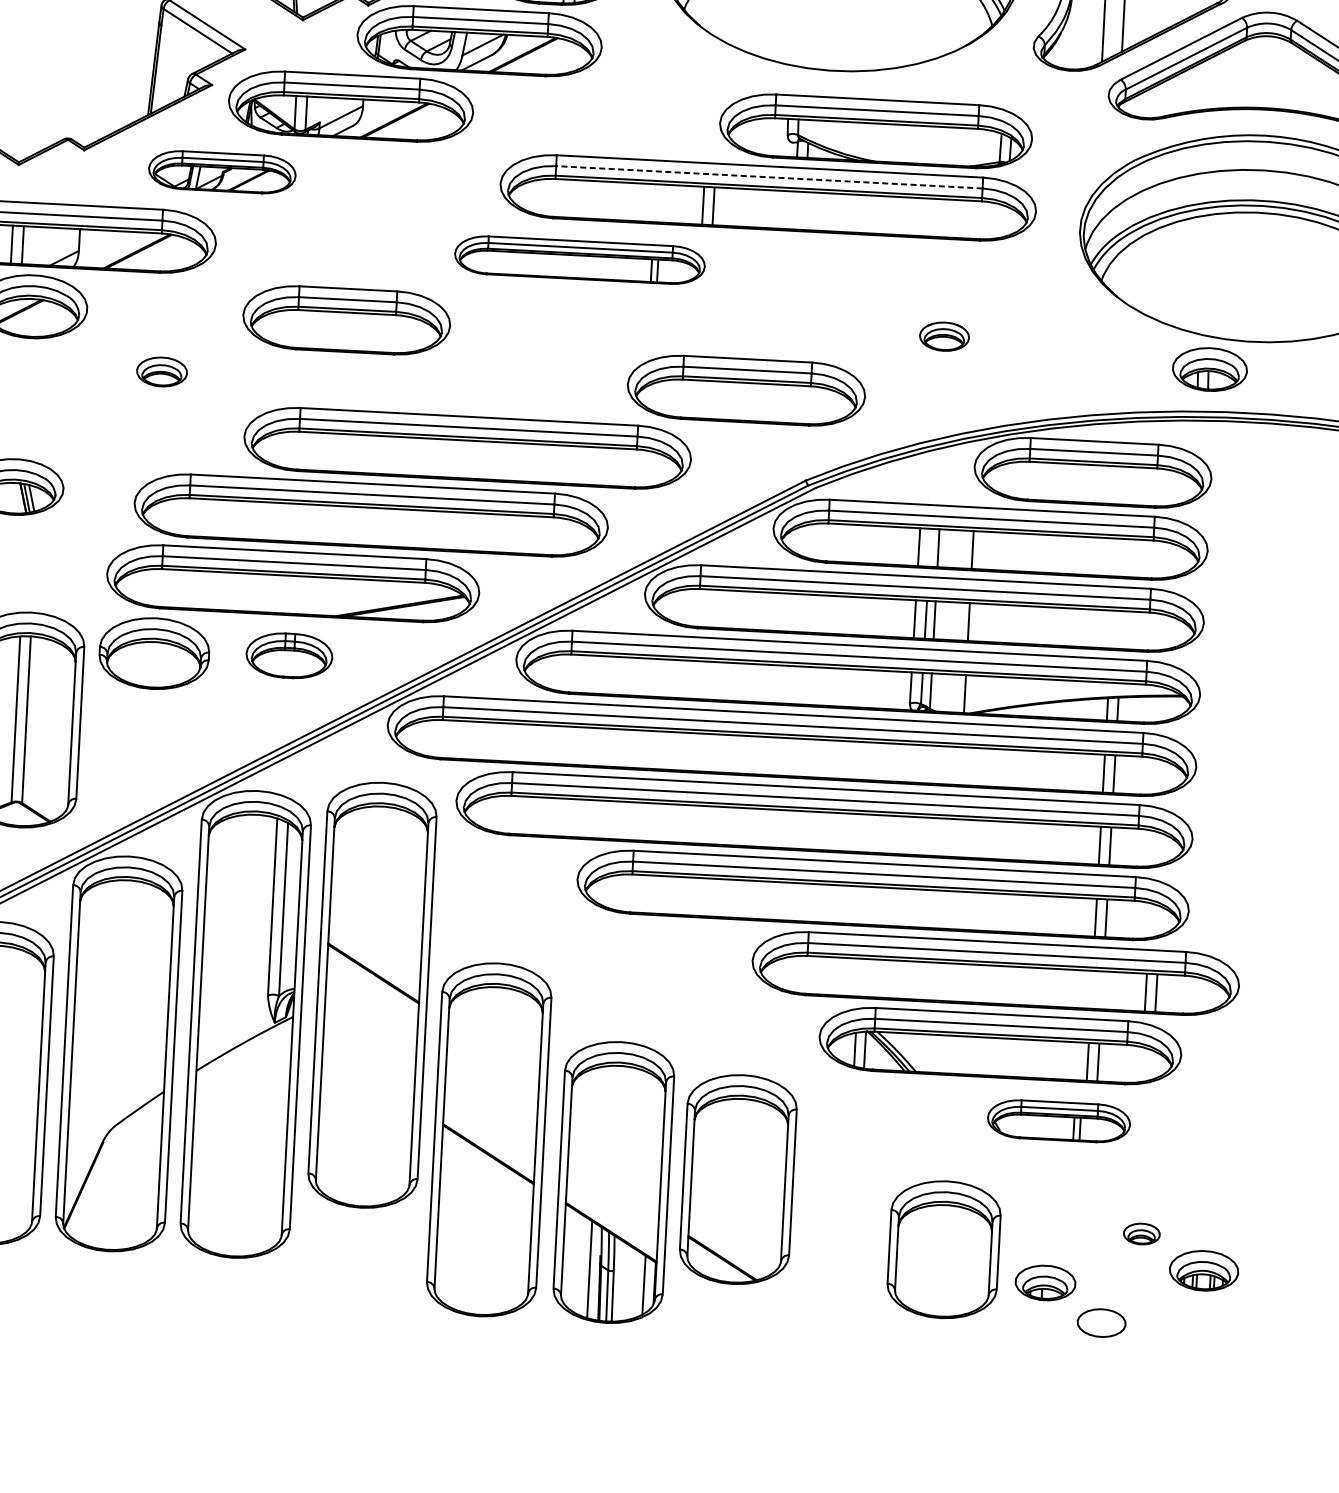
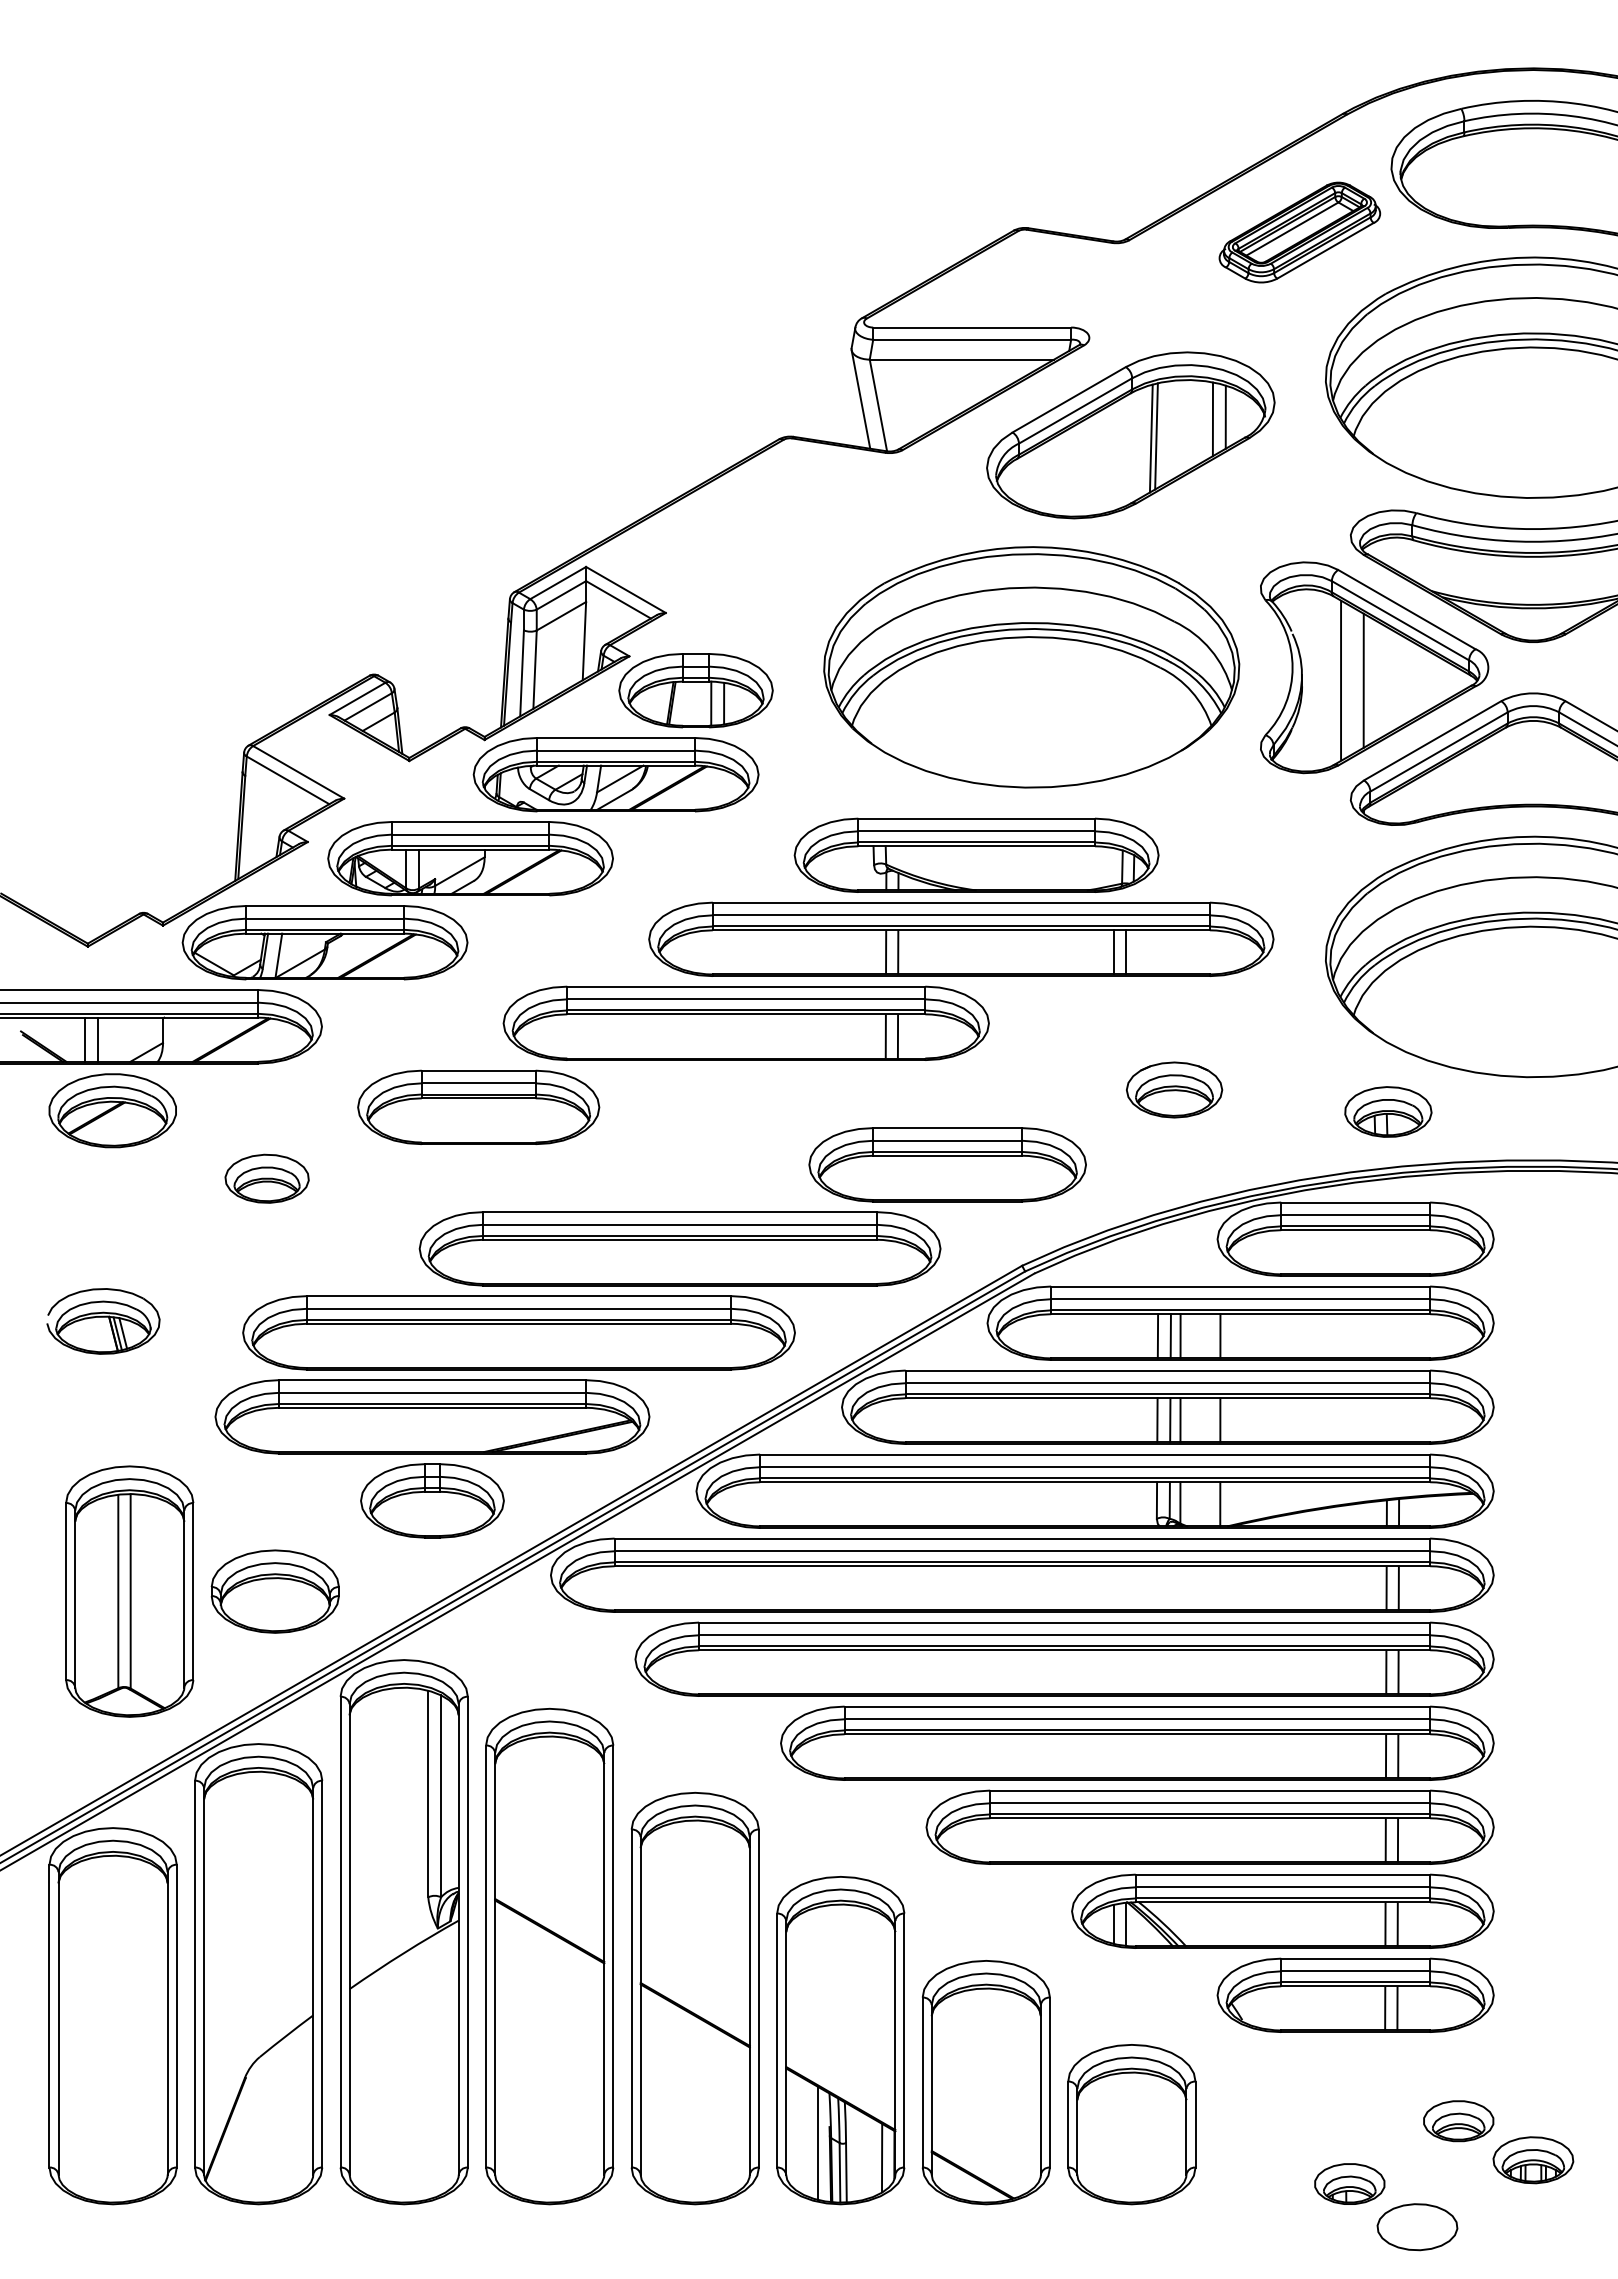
part: (876, 130) -> (976, 854), moved
part: (221, 171) -> (324, 942), size x1.67
line: (769, 177) -> (961, 915), dashed -> solid
line: (899, 216) -> (1114, 952), added
line: (908, 216) -> (1125, 952), added
part: (579, 259) -> (745, 1022), size x1.67
part: (944, 336) -> (1174, 1089), size x1.67
part: (1210, 369) -> (1388, 1111), moved
part: (161, 371) -> (266, 1178), size x1.43
part: (467, 448) -> (679, 1248), moved
line: (929, 547) -> (1170, 1336), added
part: (153, 653) -> (274, 1591), moved
part: (289, 655) -> (432, 1500), size x1.43
part: (995, 972) -> (1209, 1826), moved
part: (372, 995) -> (549, 1956), moved
part: (1058, 1120) -> (1355, 1994), size x1.67
part: (488, 1139) -> (694, 1998), moved
part: (613, 1182) -> (840, 2040), moved
part: (1141, 1234) -> (1458, 2121), size x1.67
part: (943, 1249) -> (1131, 2124), moved
part: (1101, 1323) -> (1417, 2227), size x1.43

